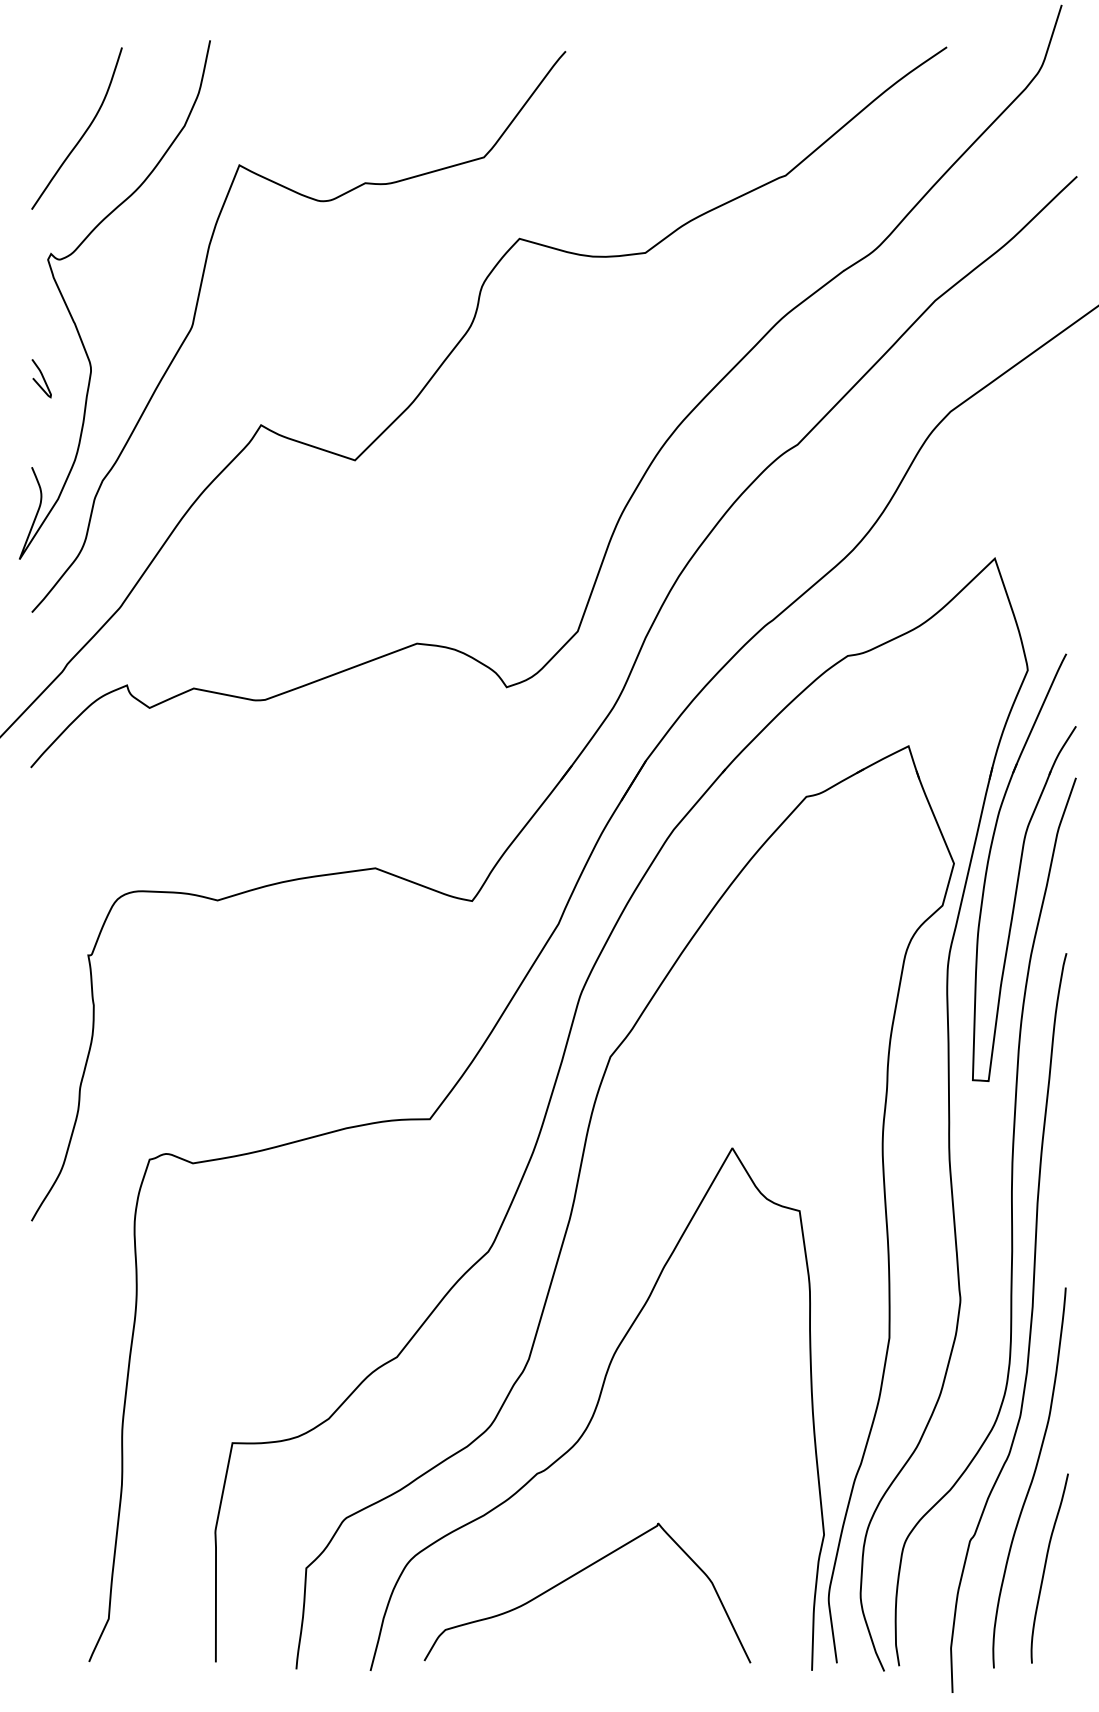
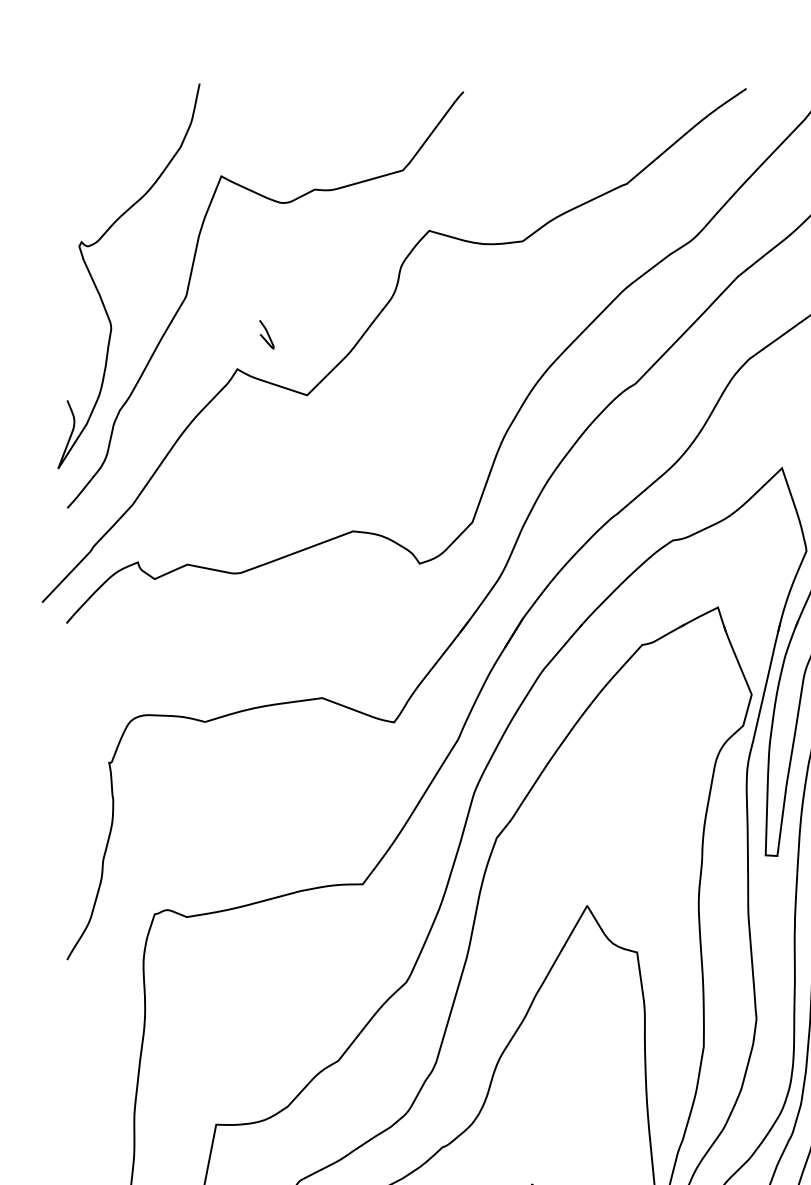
curve: (82, 134) -> (104, 153), removed
curve: (42, 378) -> (267, 334), moved

